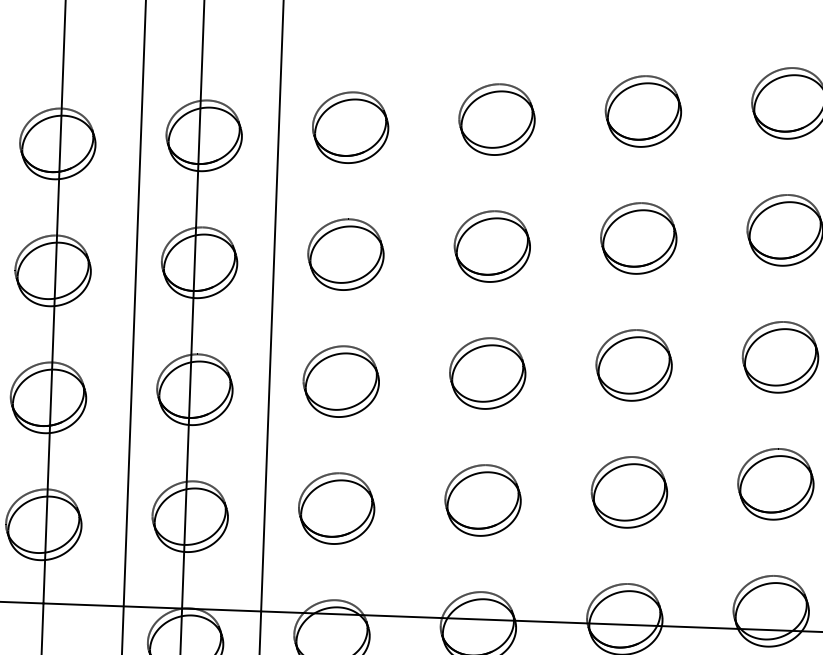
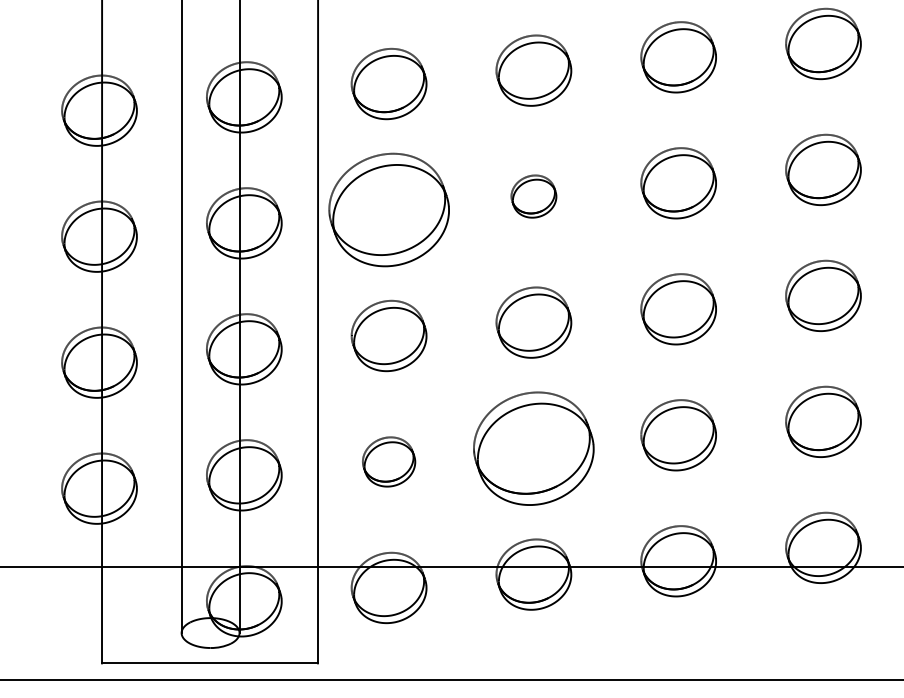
part: (491, 246) -> (533, 196), size x0.6
part: (345, 254) -> (388, 209), size x1.6
part: (482, 500) -> (533, 448), size x1.6
part: (336, 508) -> (388, 461), size x0.7

